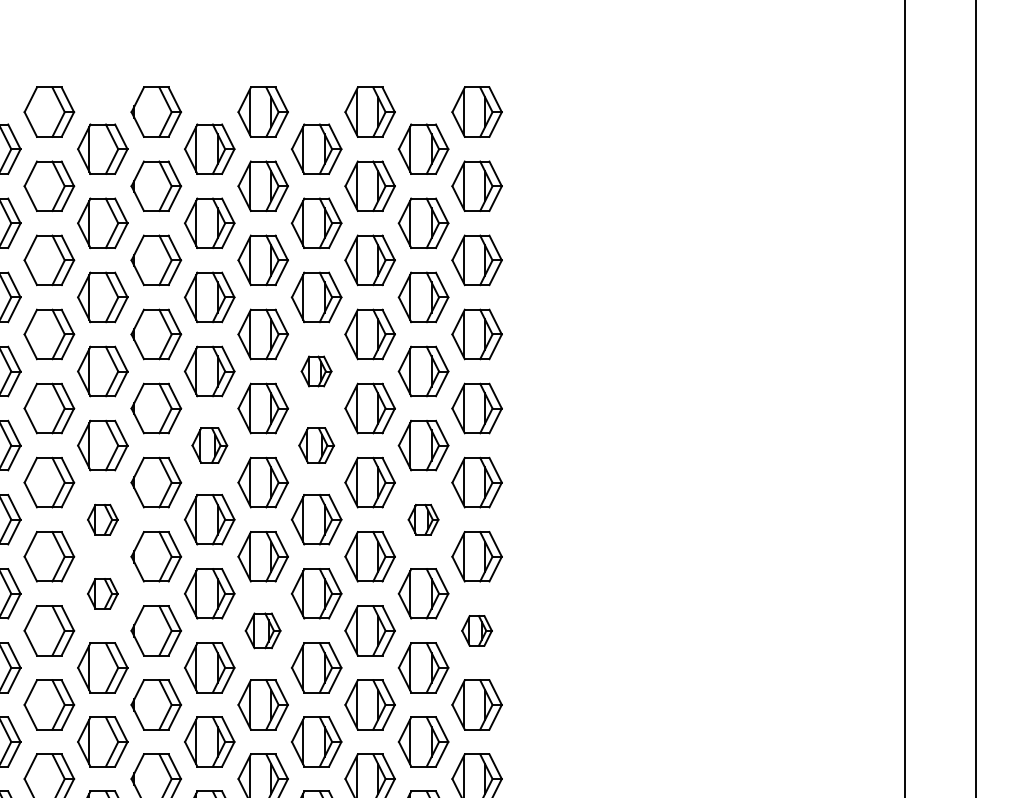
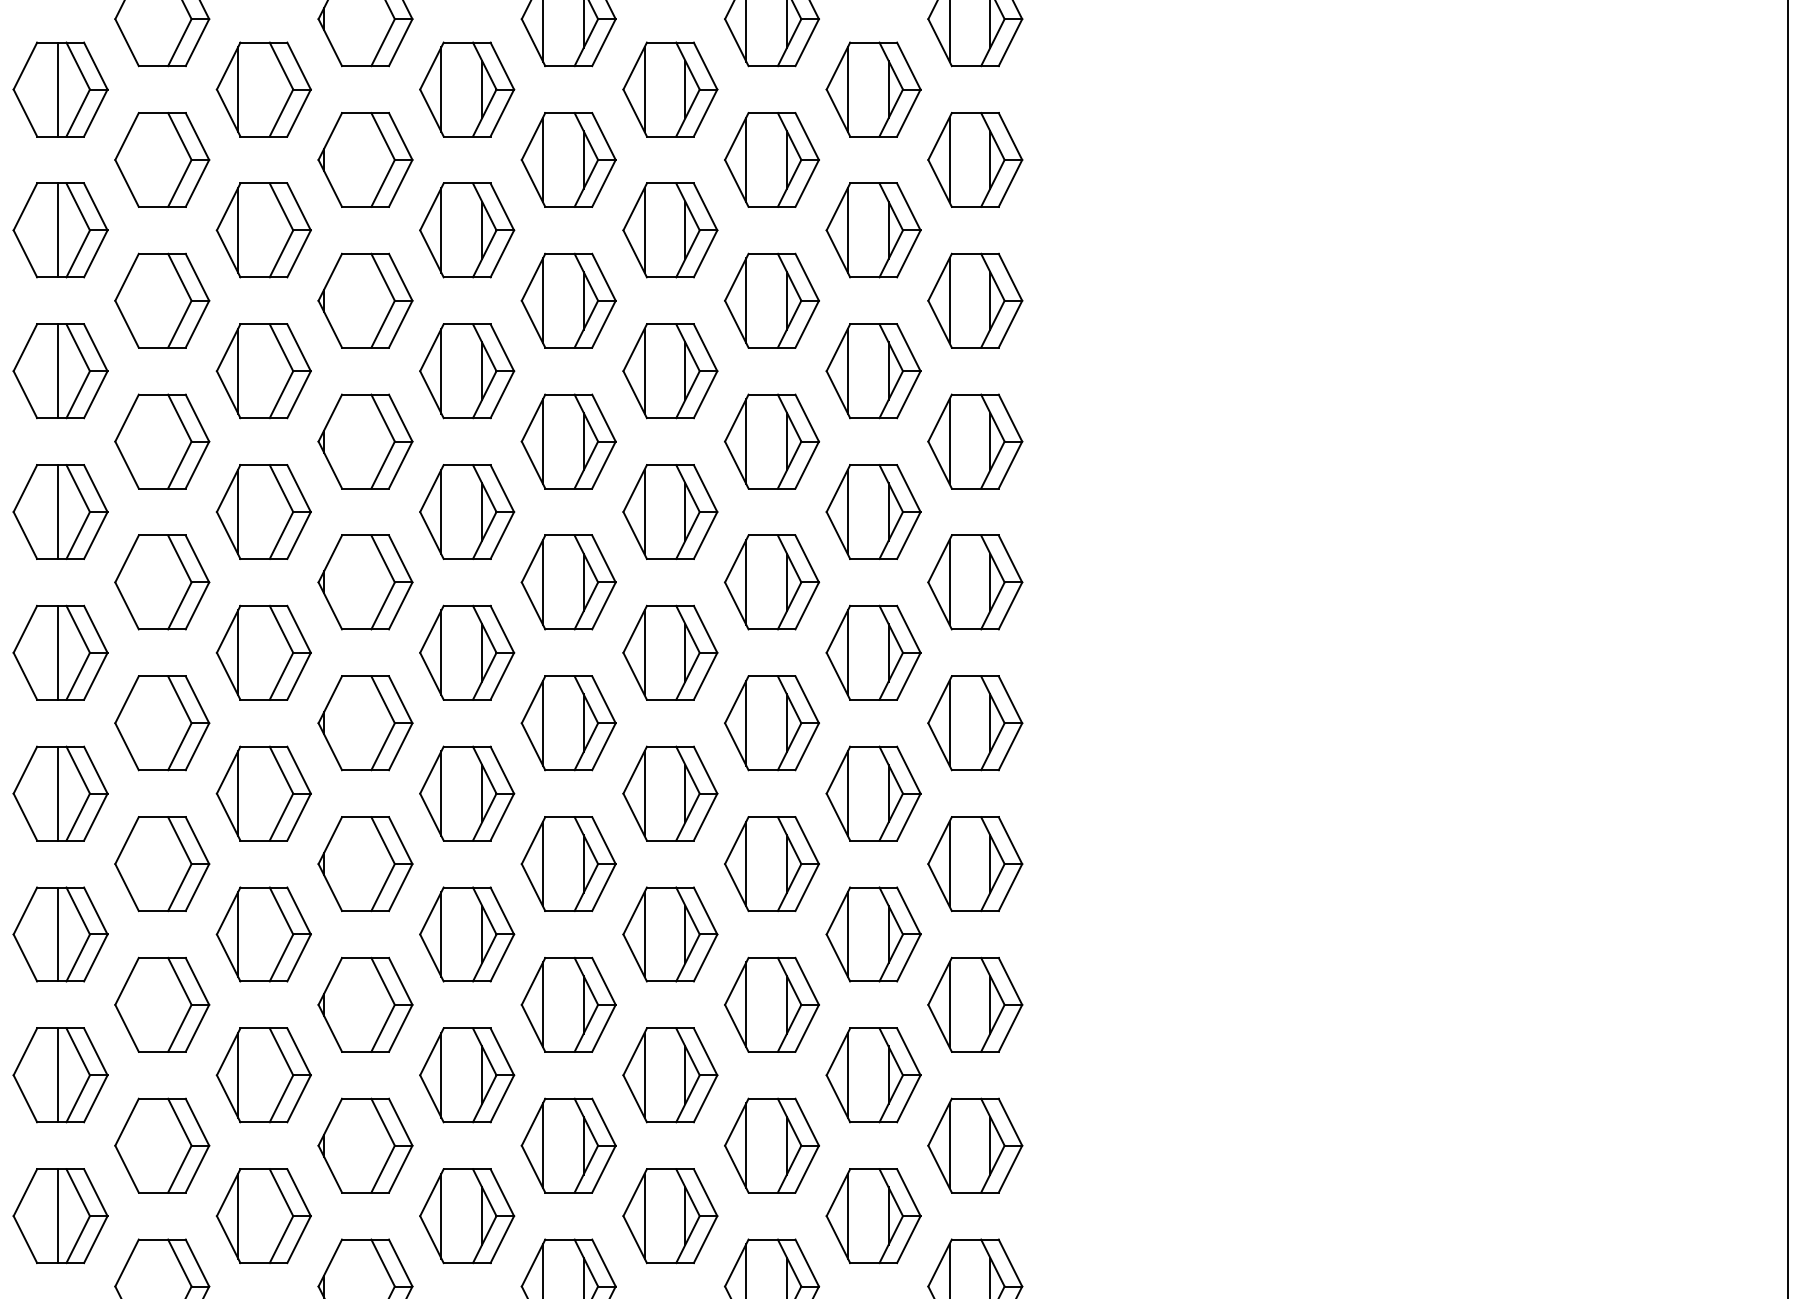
part: (316, 371) -> (670, 371), size x1.67
part: (209, 445) -> (466, 511), size x1.43
part: (316, 445) -> (670, 511), size x1.43
part: (102, 519) -> (263, 652), size x1.67
part: (423, 519) -> (873, 652), size x1.67
part: (102, 593) -> (263, 793), size x1.67
part: (262, 630) -> (567, 863), size x1.43
part: (476, 630) -> (974, 863), size x1.67

